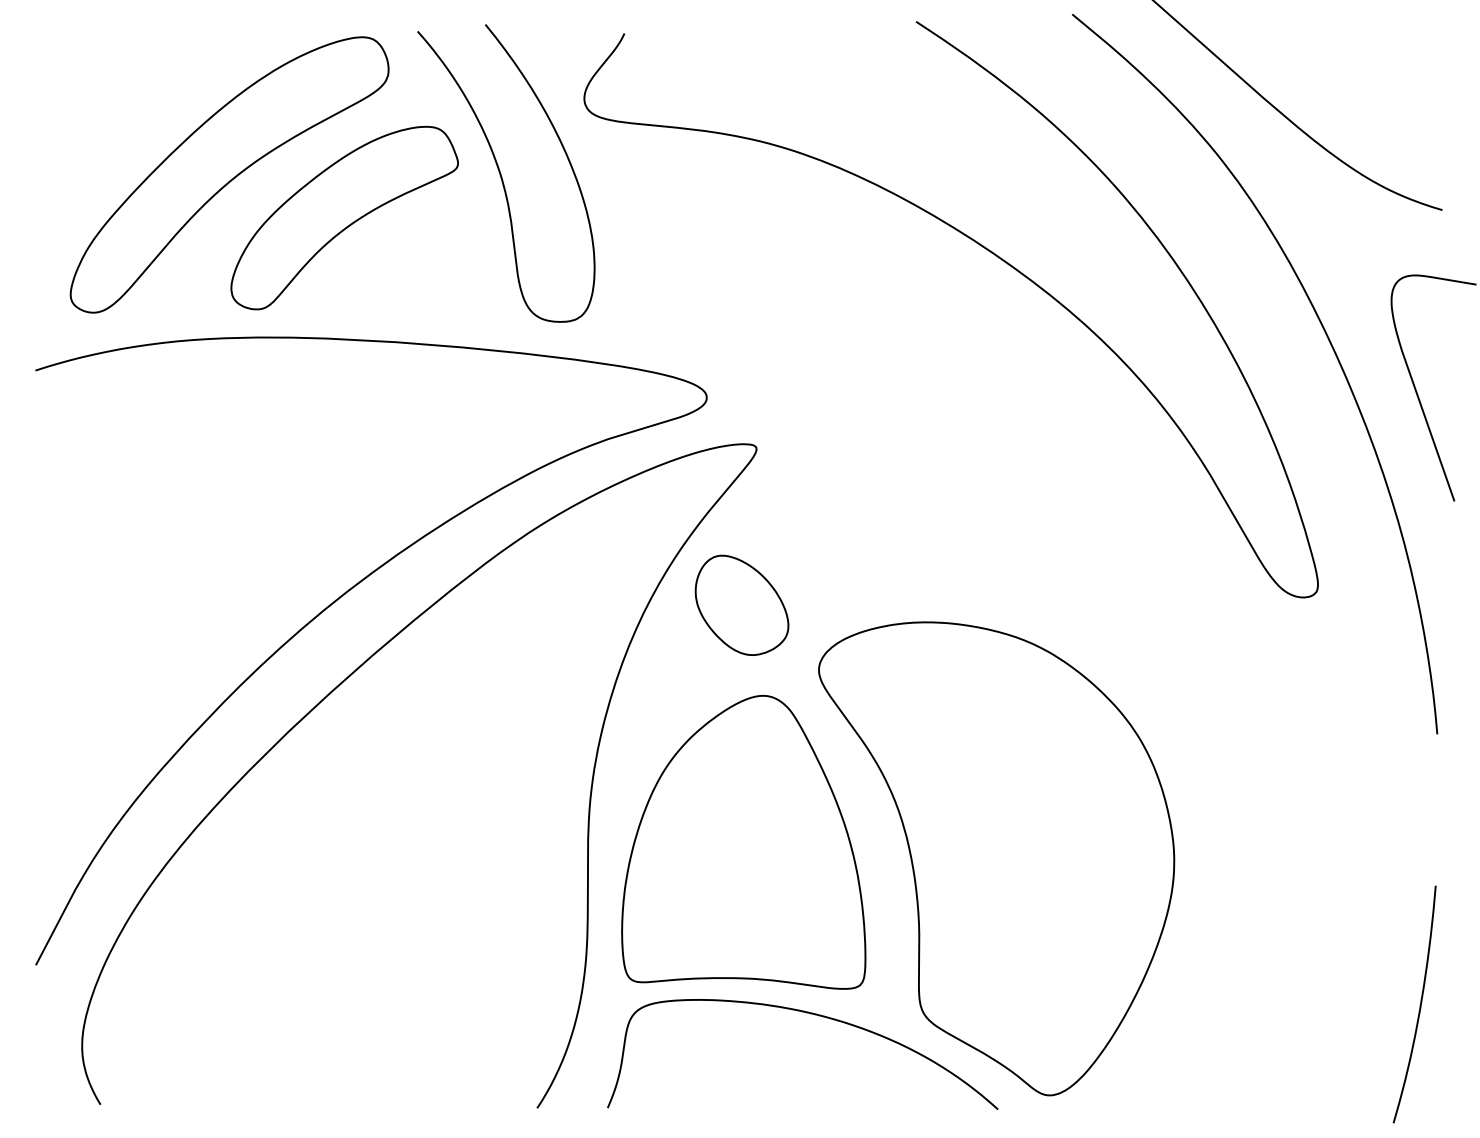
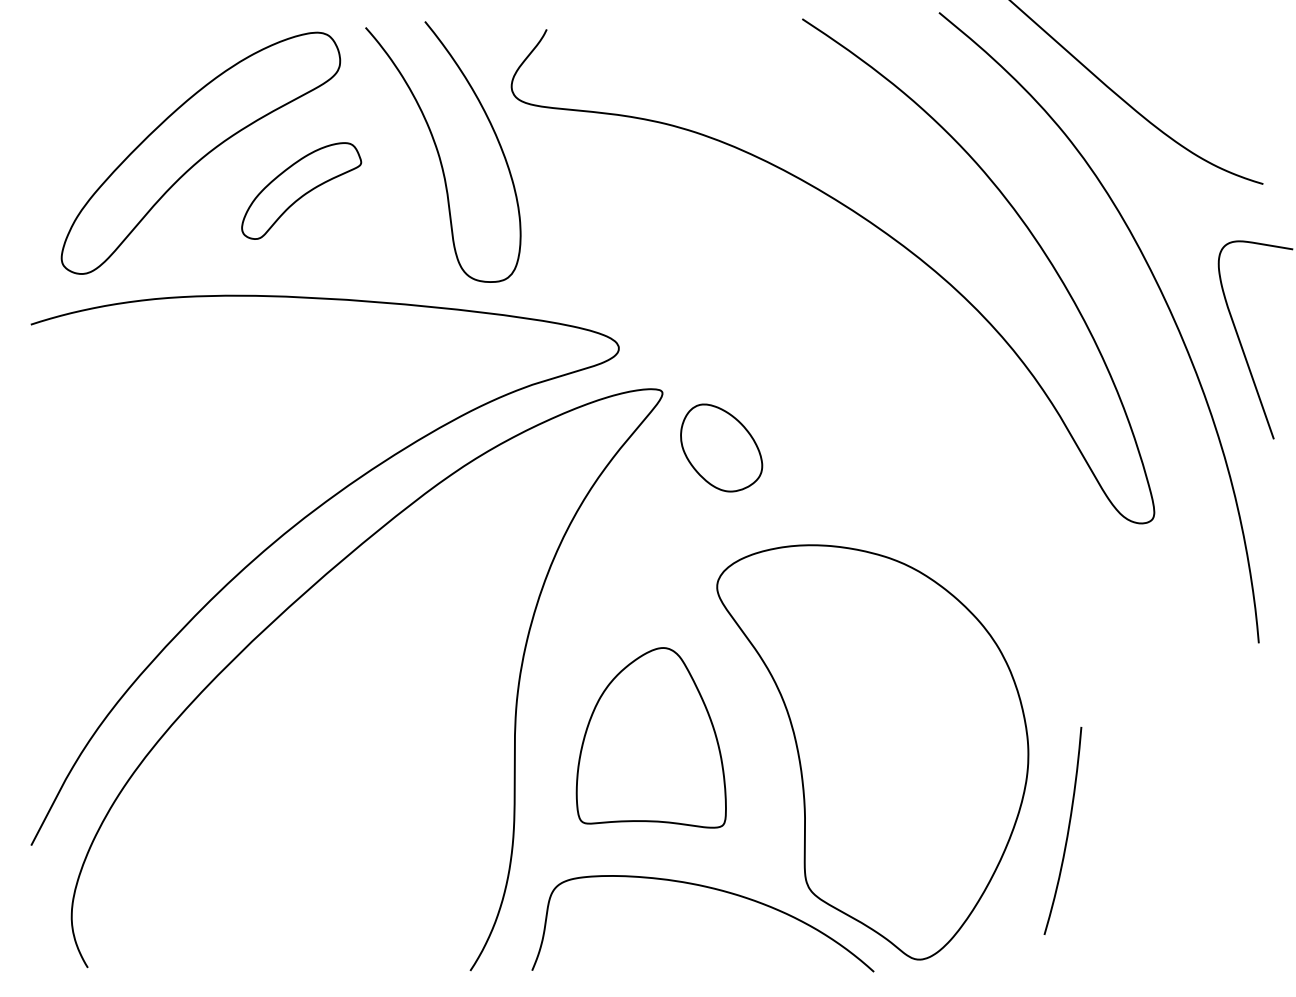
part: (344, 217) -> (301, 190), size x0.6
part: (741, 604) -> (721, 447), moved
part: (743, 841) -> (651, 737), size x0.7
curve: (1419, 1005) -> (1067, 831), moved

